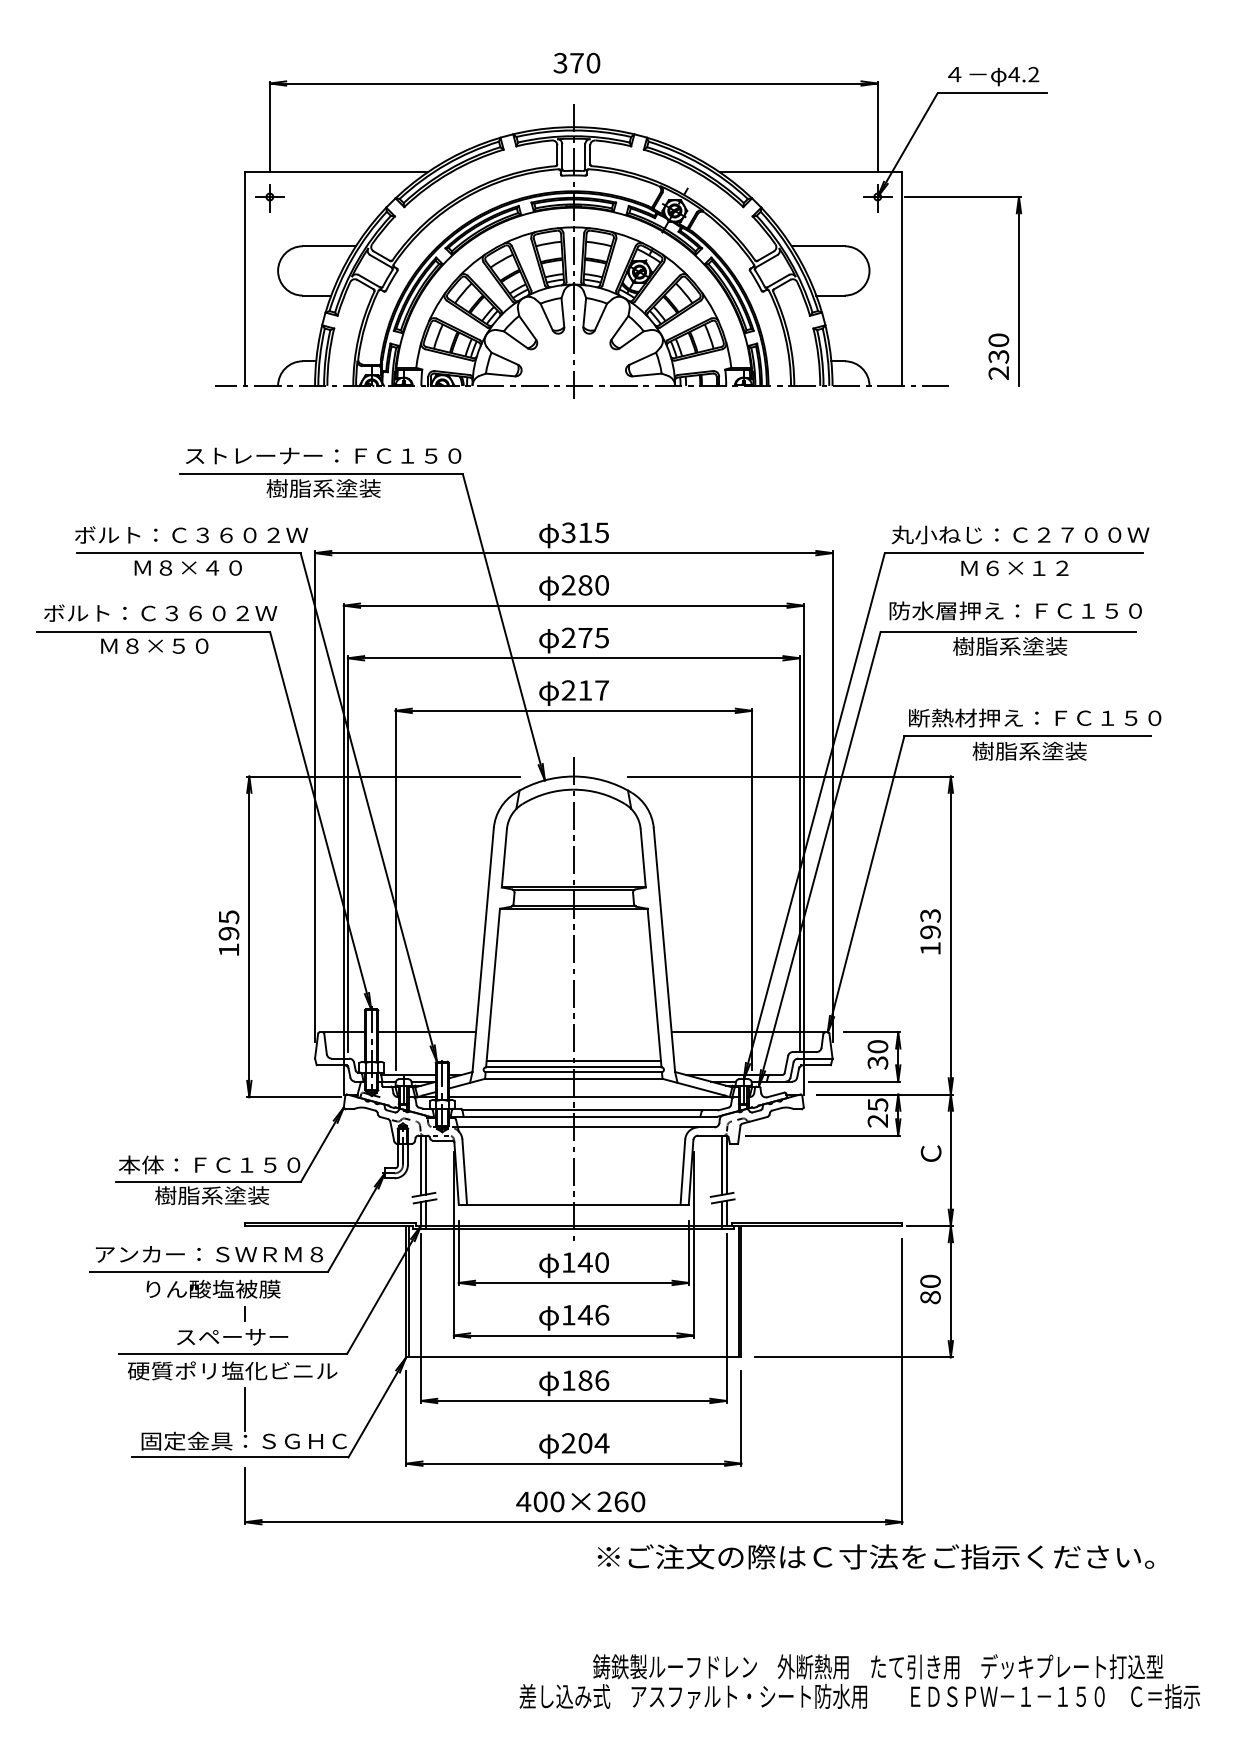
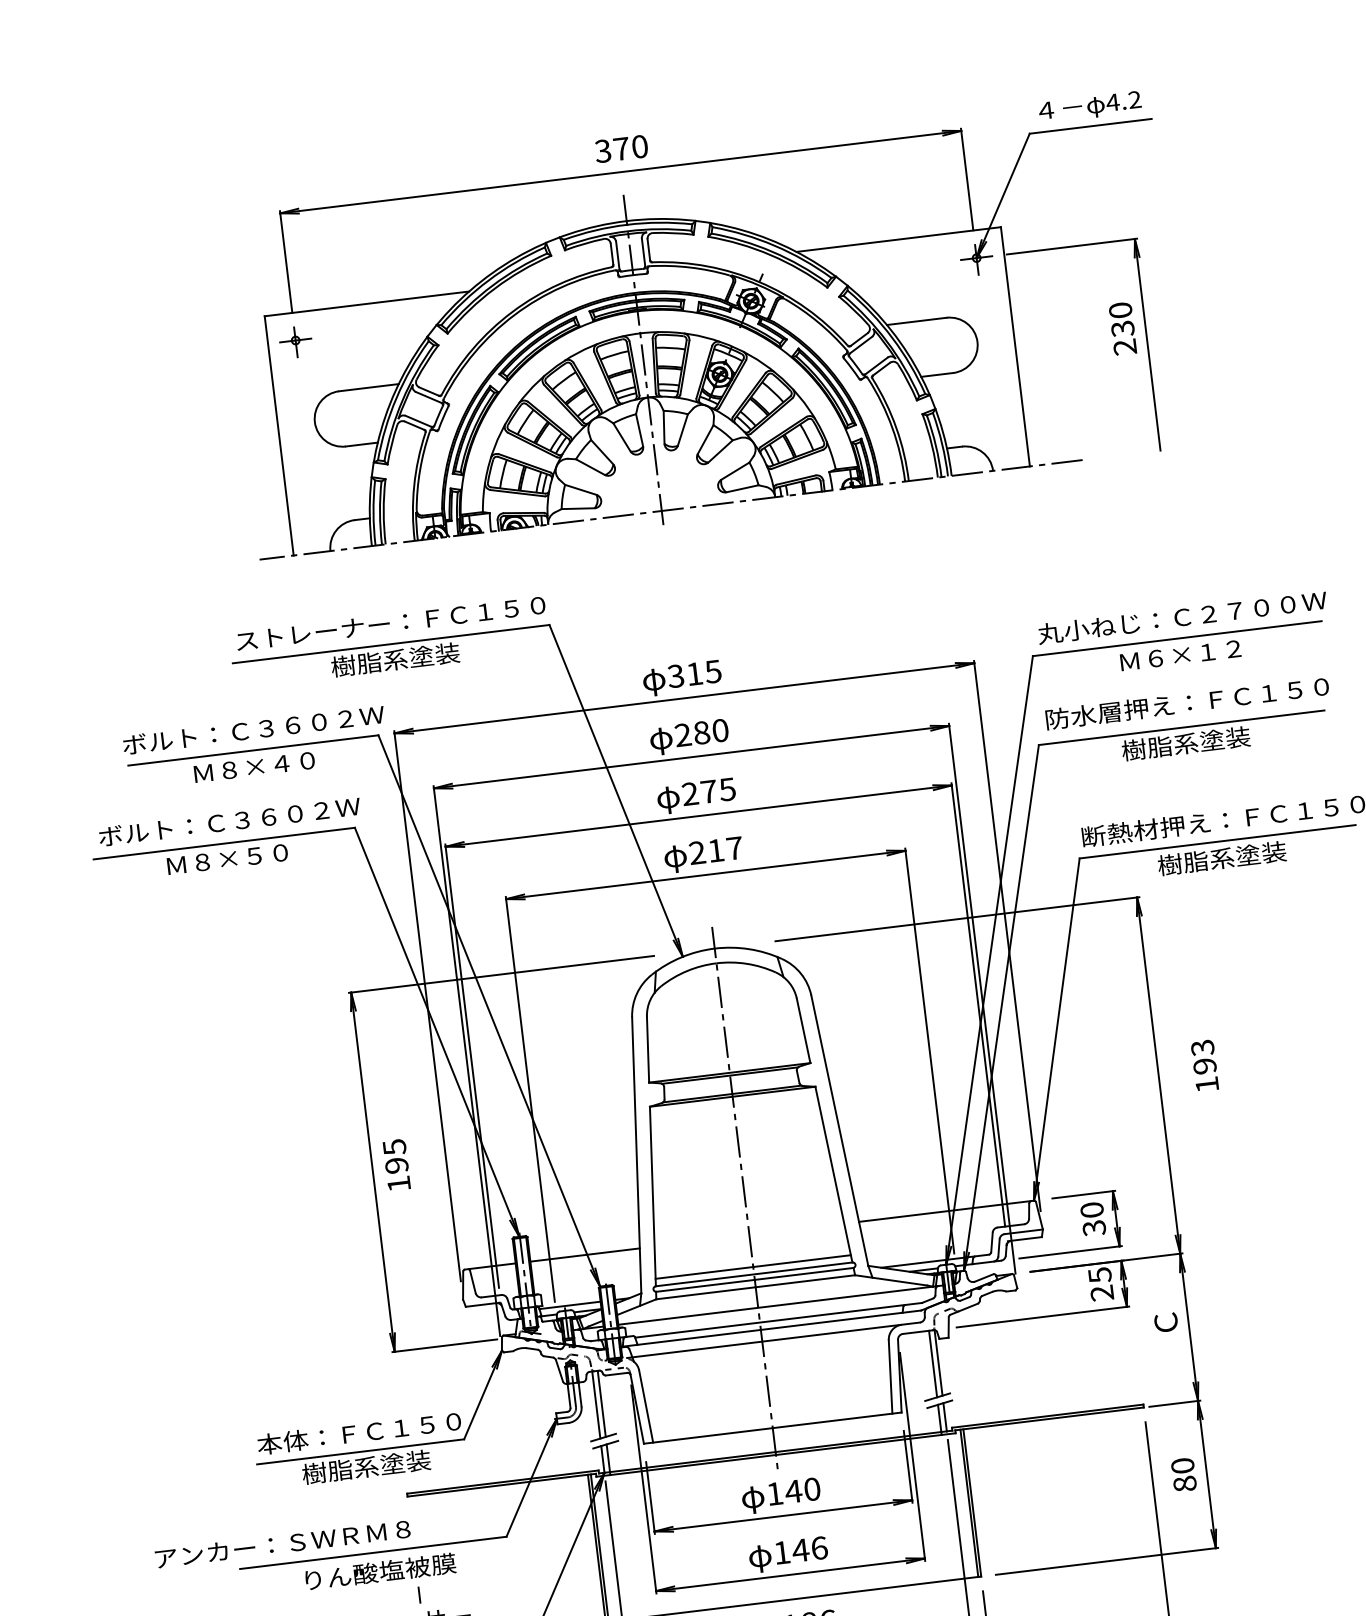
text: (998, 356) -> (1122, 328), moved
text: (930, 931) -> (1204, 1065), moved
text: (228, 932) -> (396, 1164), moved
text: (209, 1254) -> (282, 1544), moved

